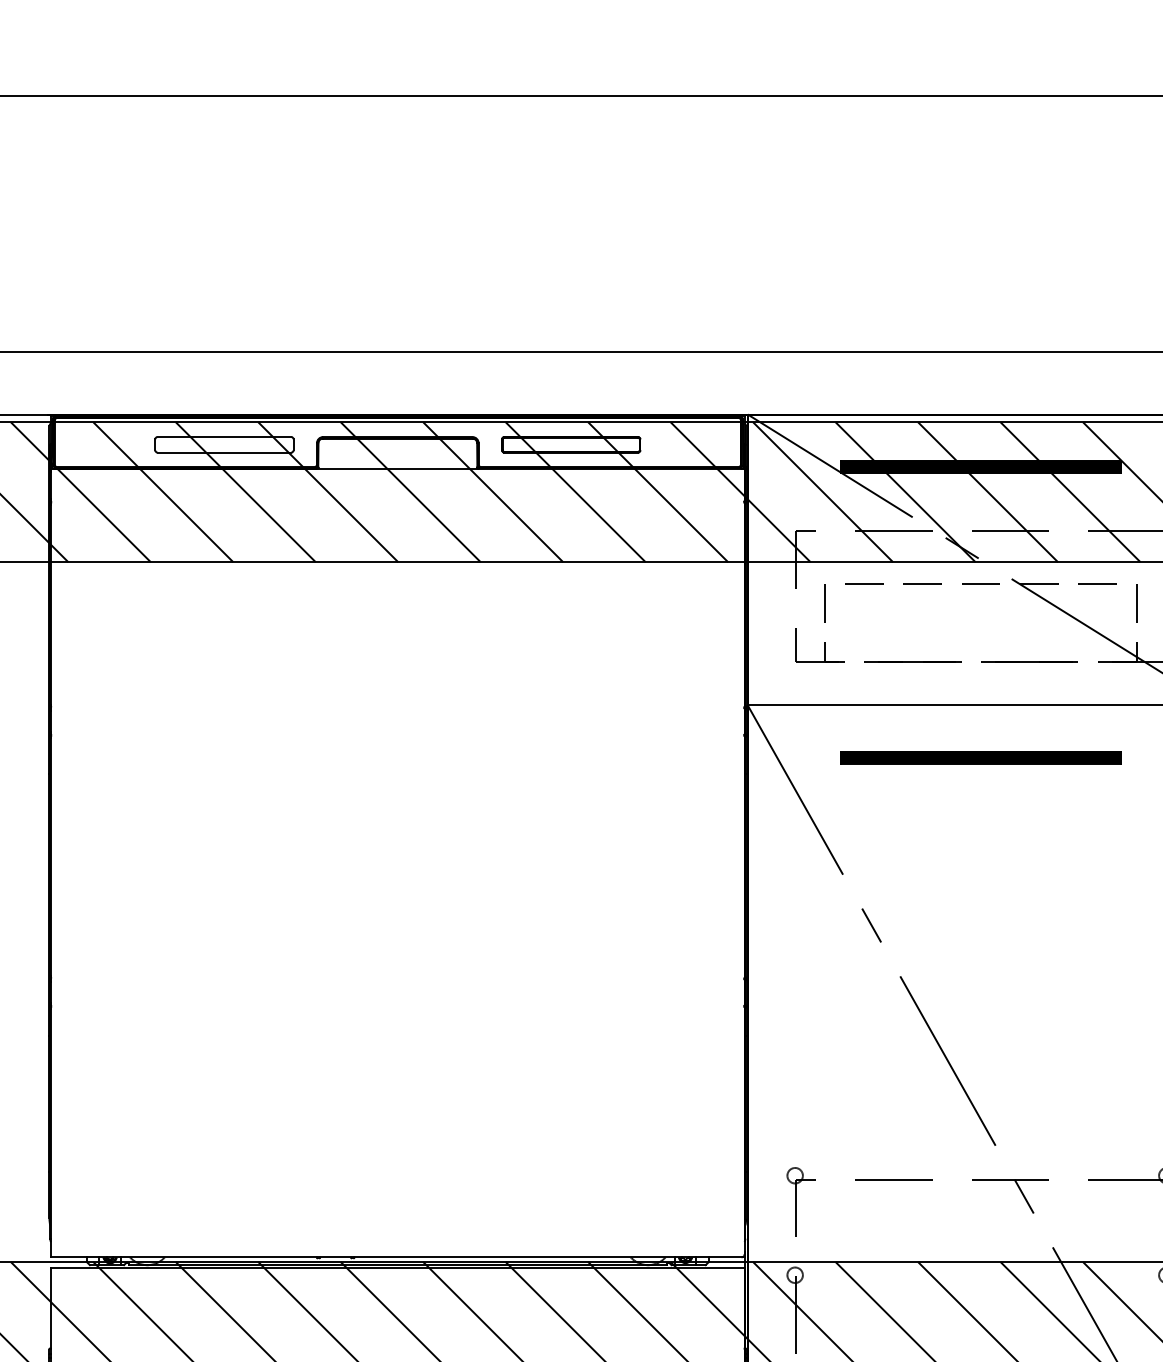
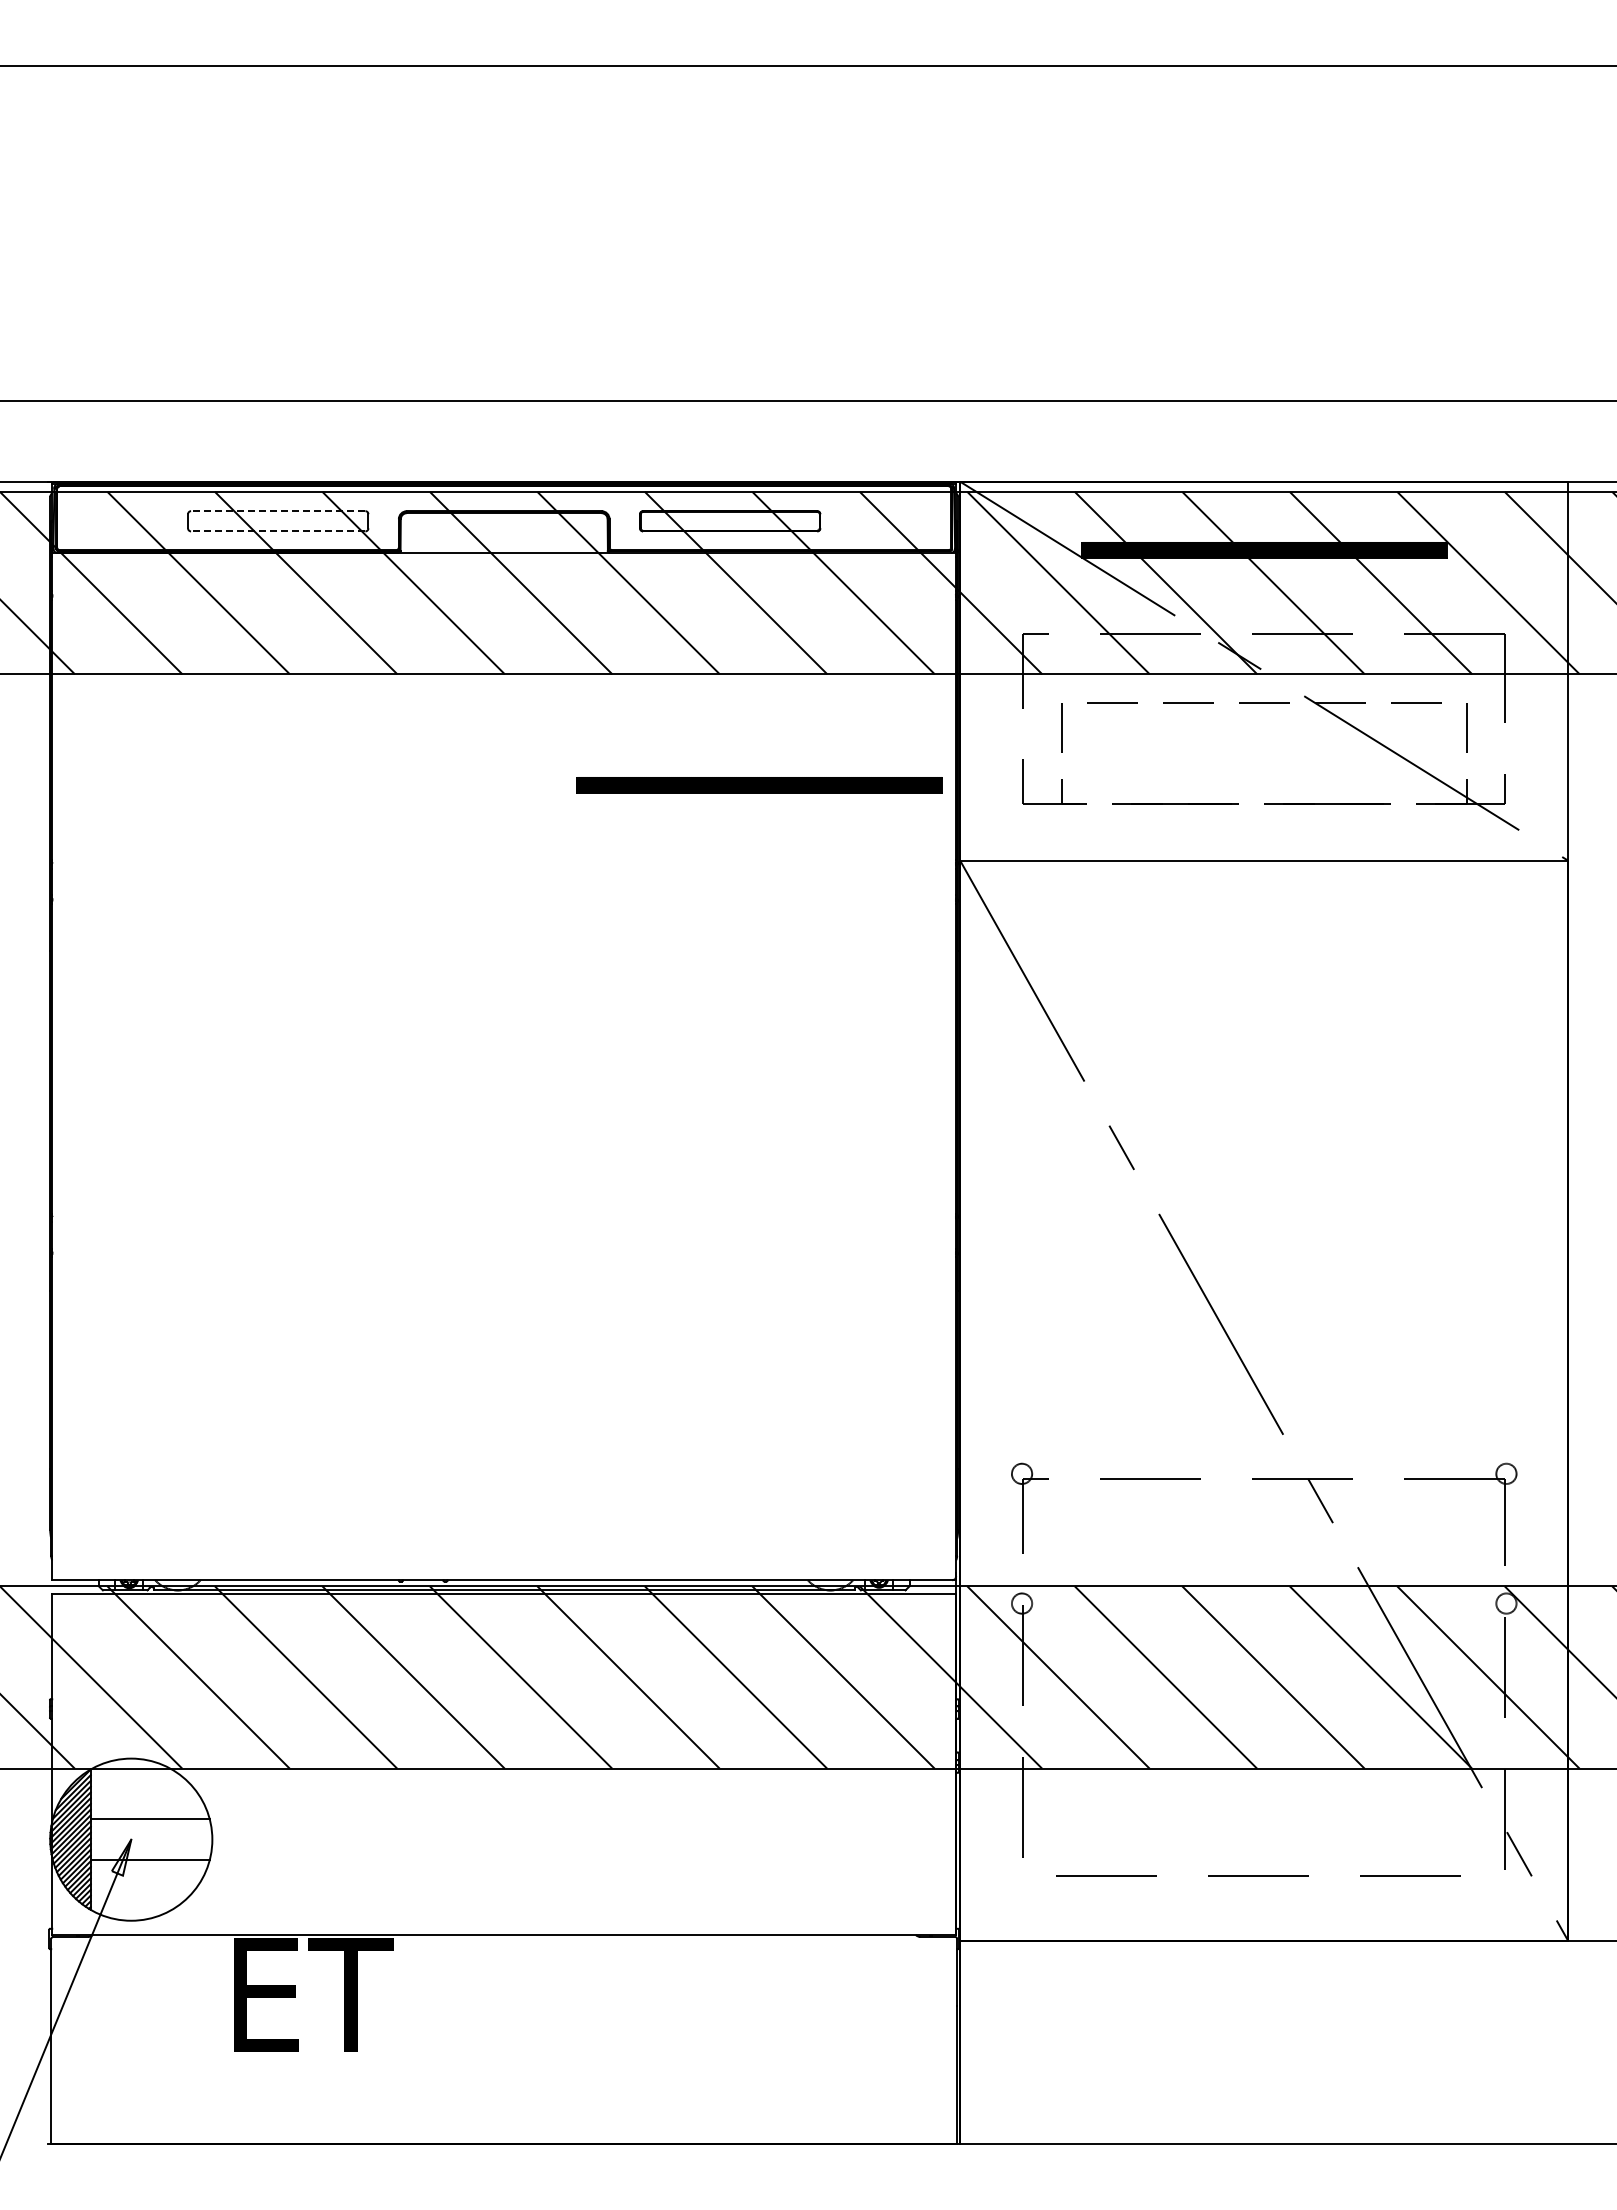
line: (223, 437) -> (277, 511), solid -> dashed
line: (223, 452) -> (277, 531), solid -> dashed
part: (981, 758) -> (759, 785), moved

